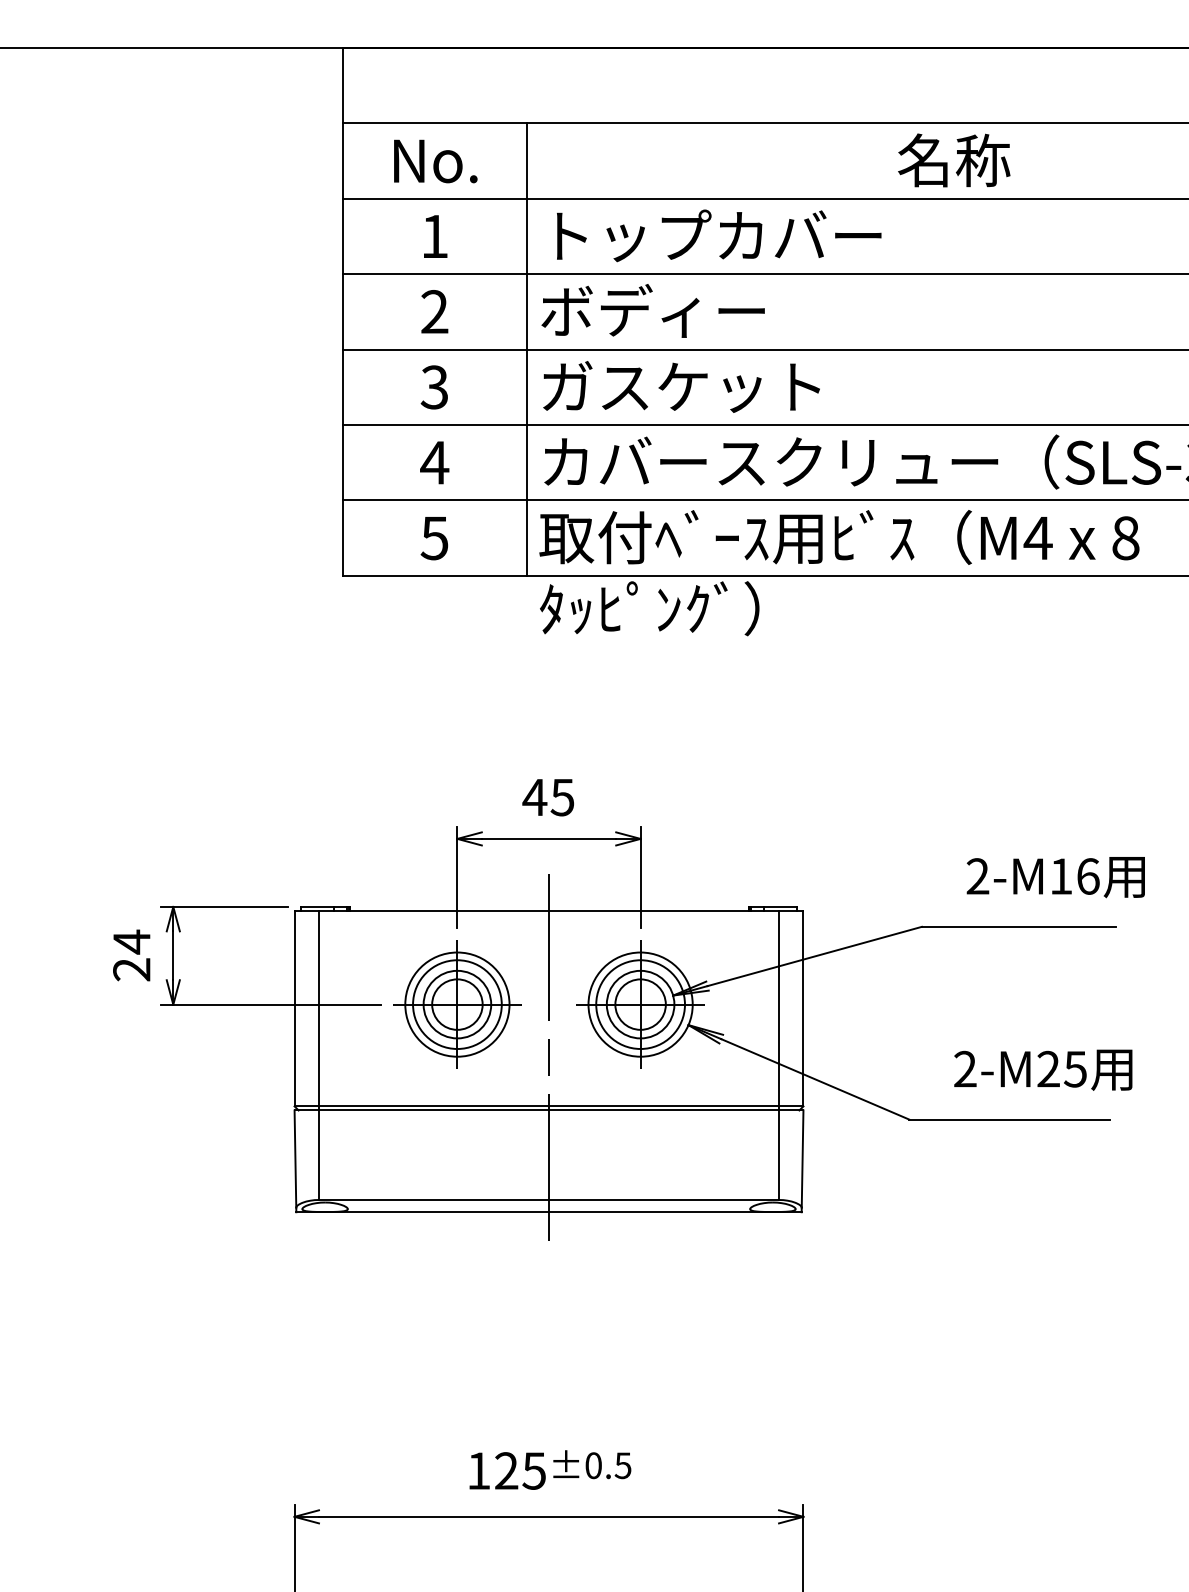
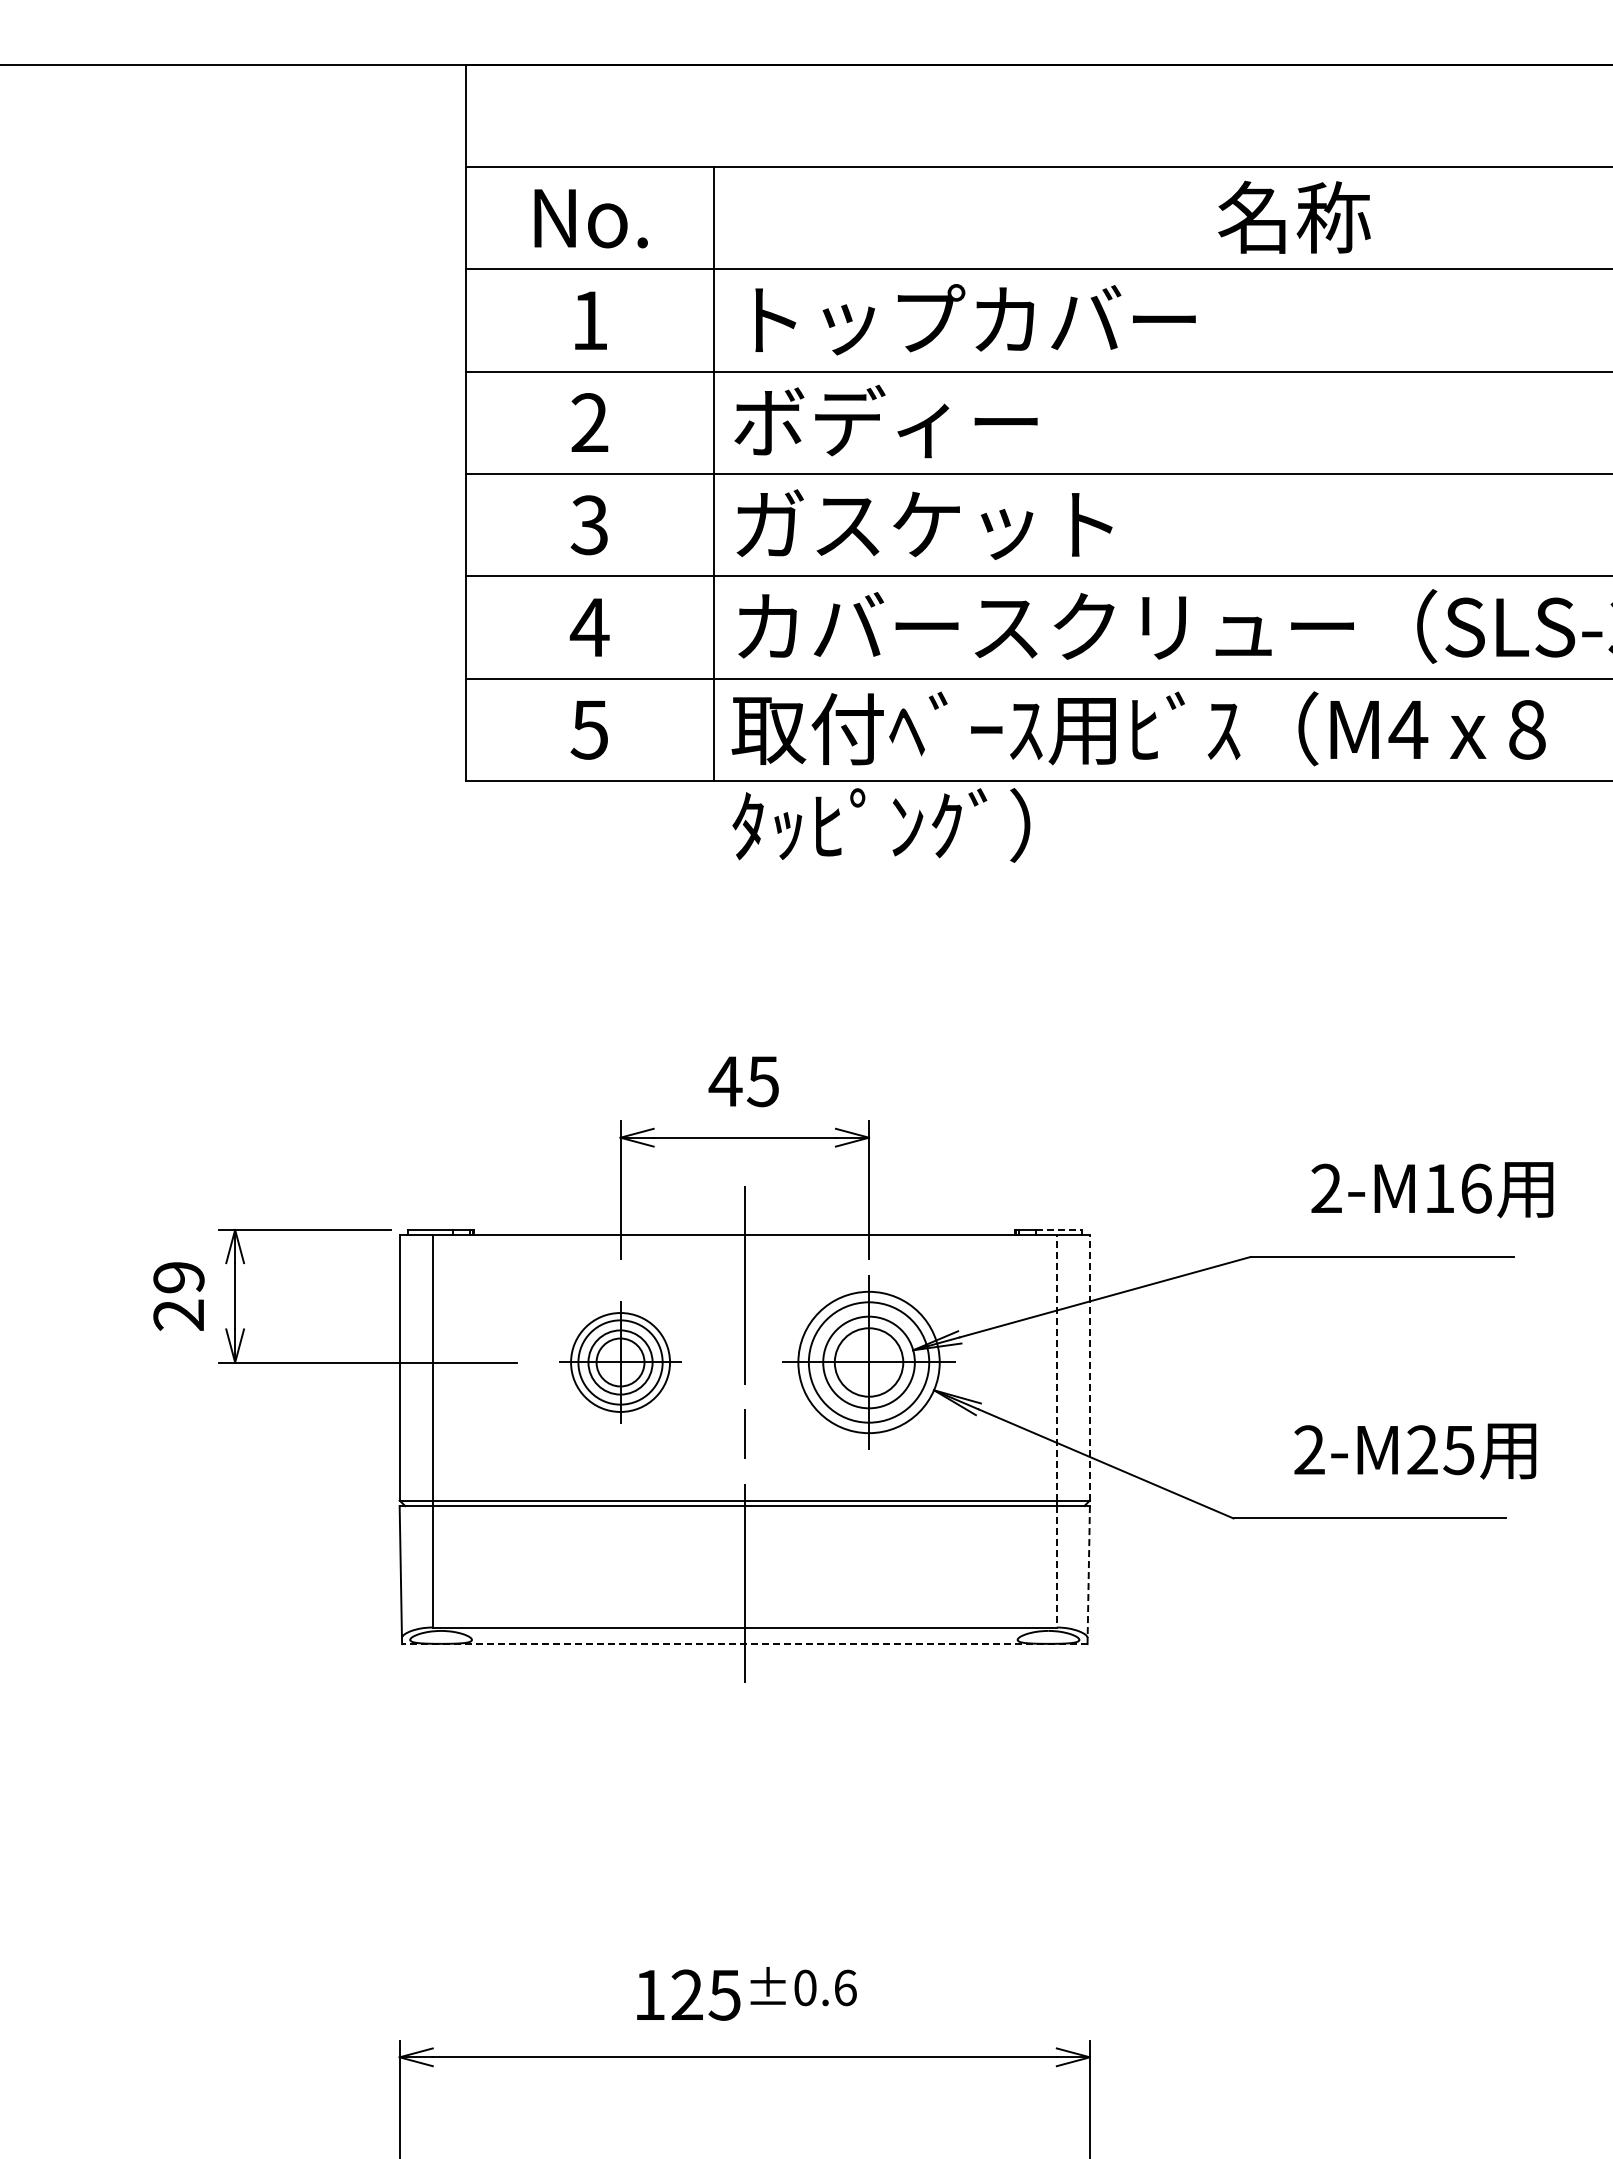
line: (781, 906) -> (1059, 1229), solid -> dashed
text: (131, 941) -> (178, 1277), 24 -> 29
part: (457, 1004) -> (620, 1362), size x0.7
line: (778, 1009) -> (1056, 1368), solid -> dashed
line: (803, 1009) -> (1089, 1368), solid -> dashed
line: (778, 1155) -> (1056, 1566), solid -> dashed
line: (802, 1159) -> (1088, 1572), solid -> dashed
line: (548, 1212) -> (744, 1644), solid -> dashed
text: (622, 1465) -> (844, 1987), ±0.5 -> ±0.6

